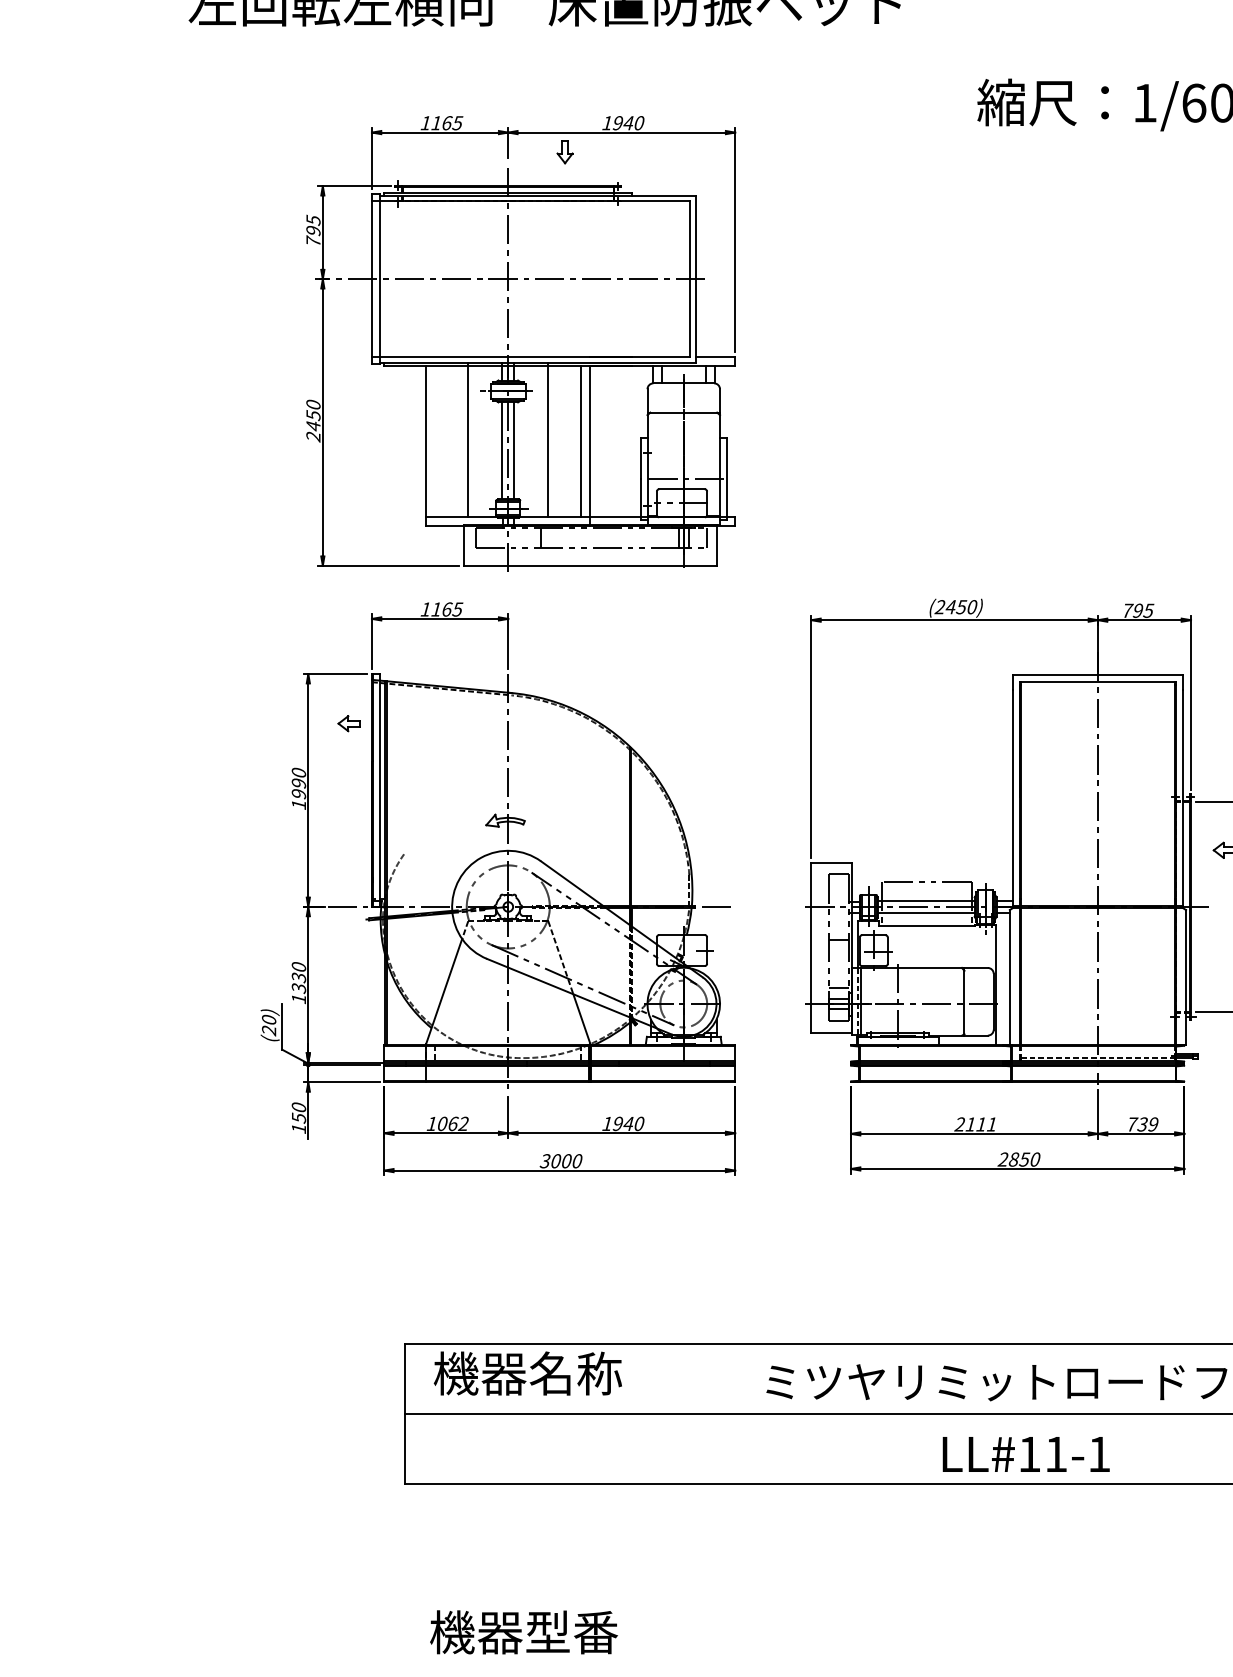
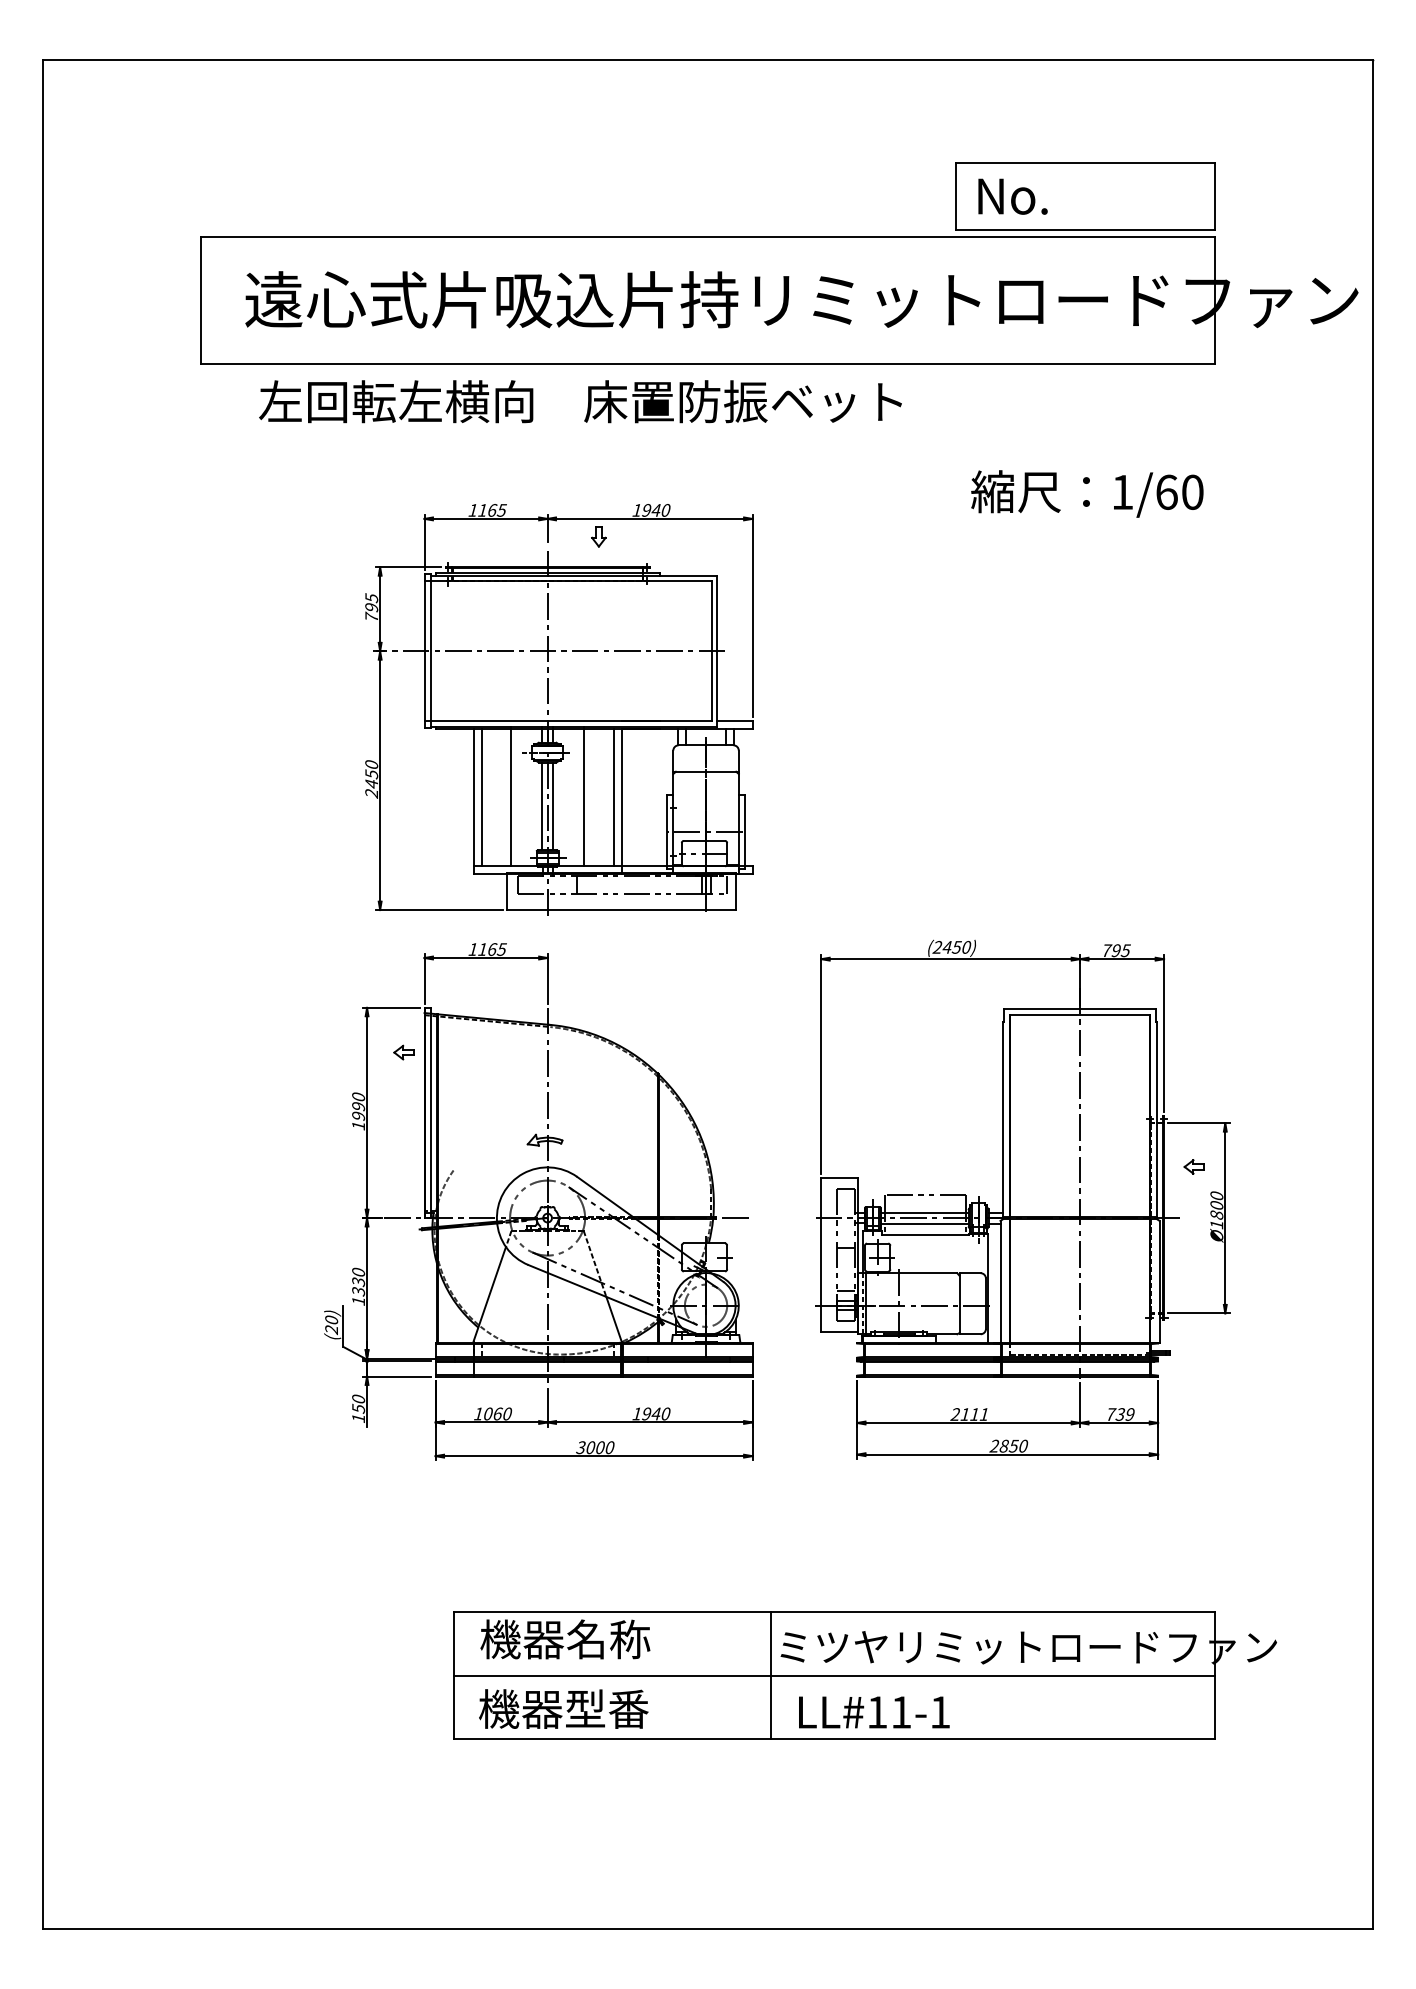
line: (435, 441) -> (481, 797), added
text: (463, 1123) -> (507, 1413), 1062 -> 1060
line: (756, 1413) -> (771, 1675), added
text: (1026, 1454) -> (874, 1712), moved
text: (523, 1631) -> (563, 1708), moved

